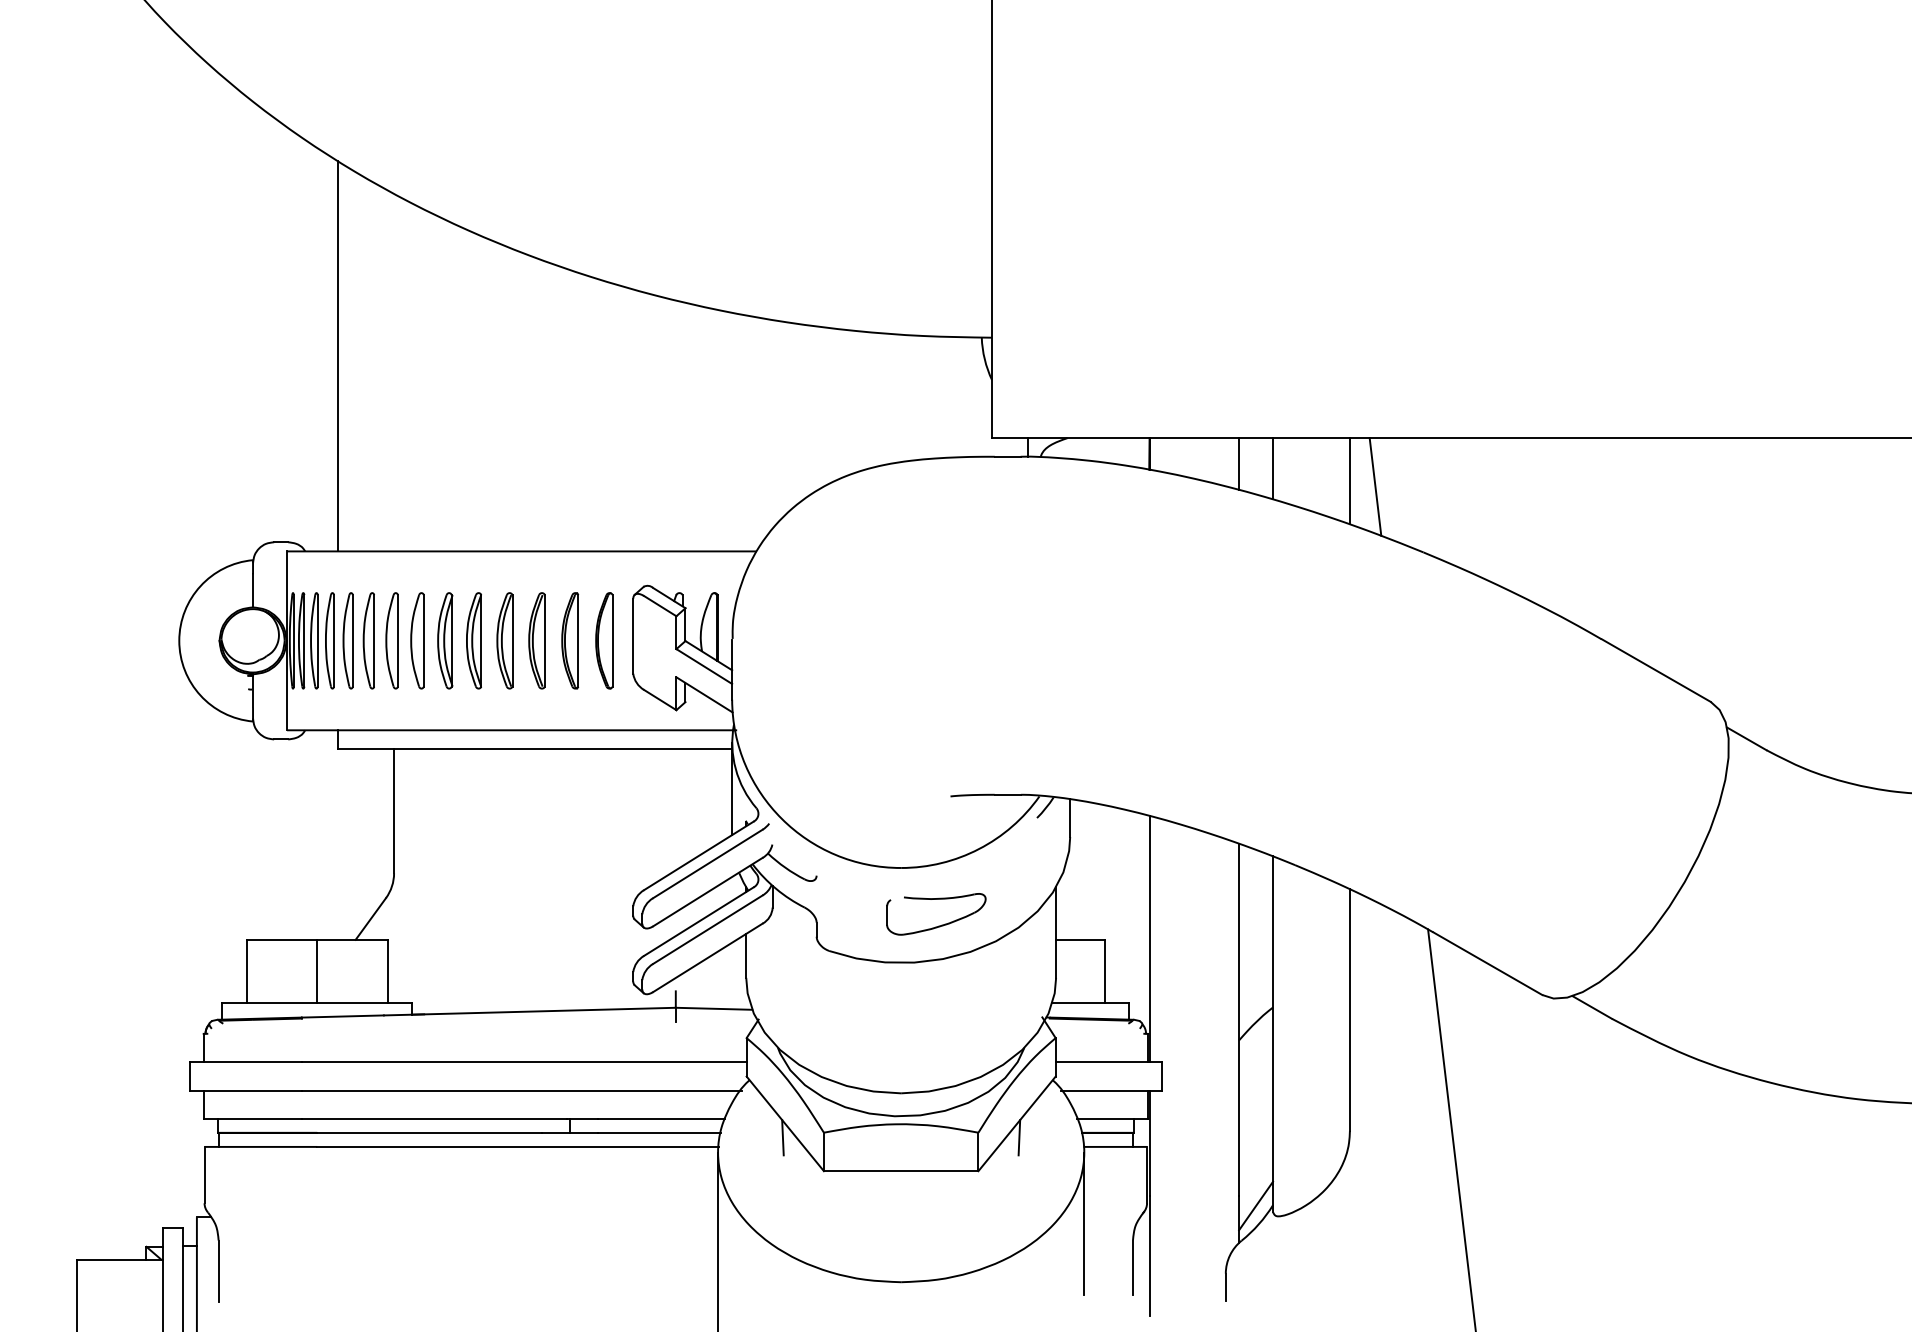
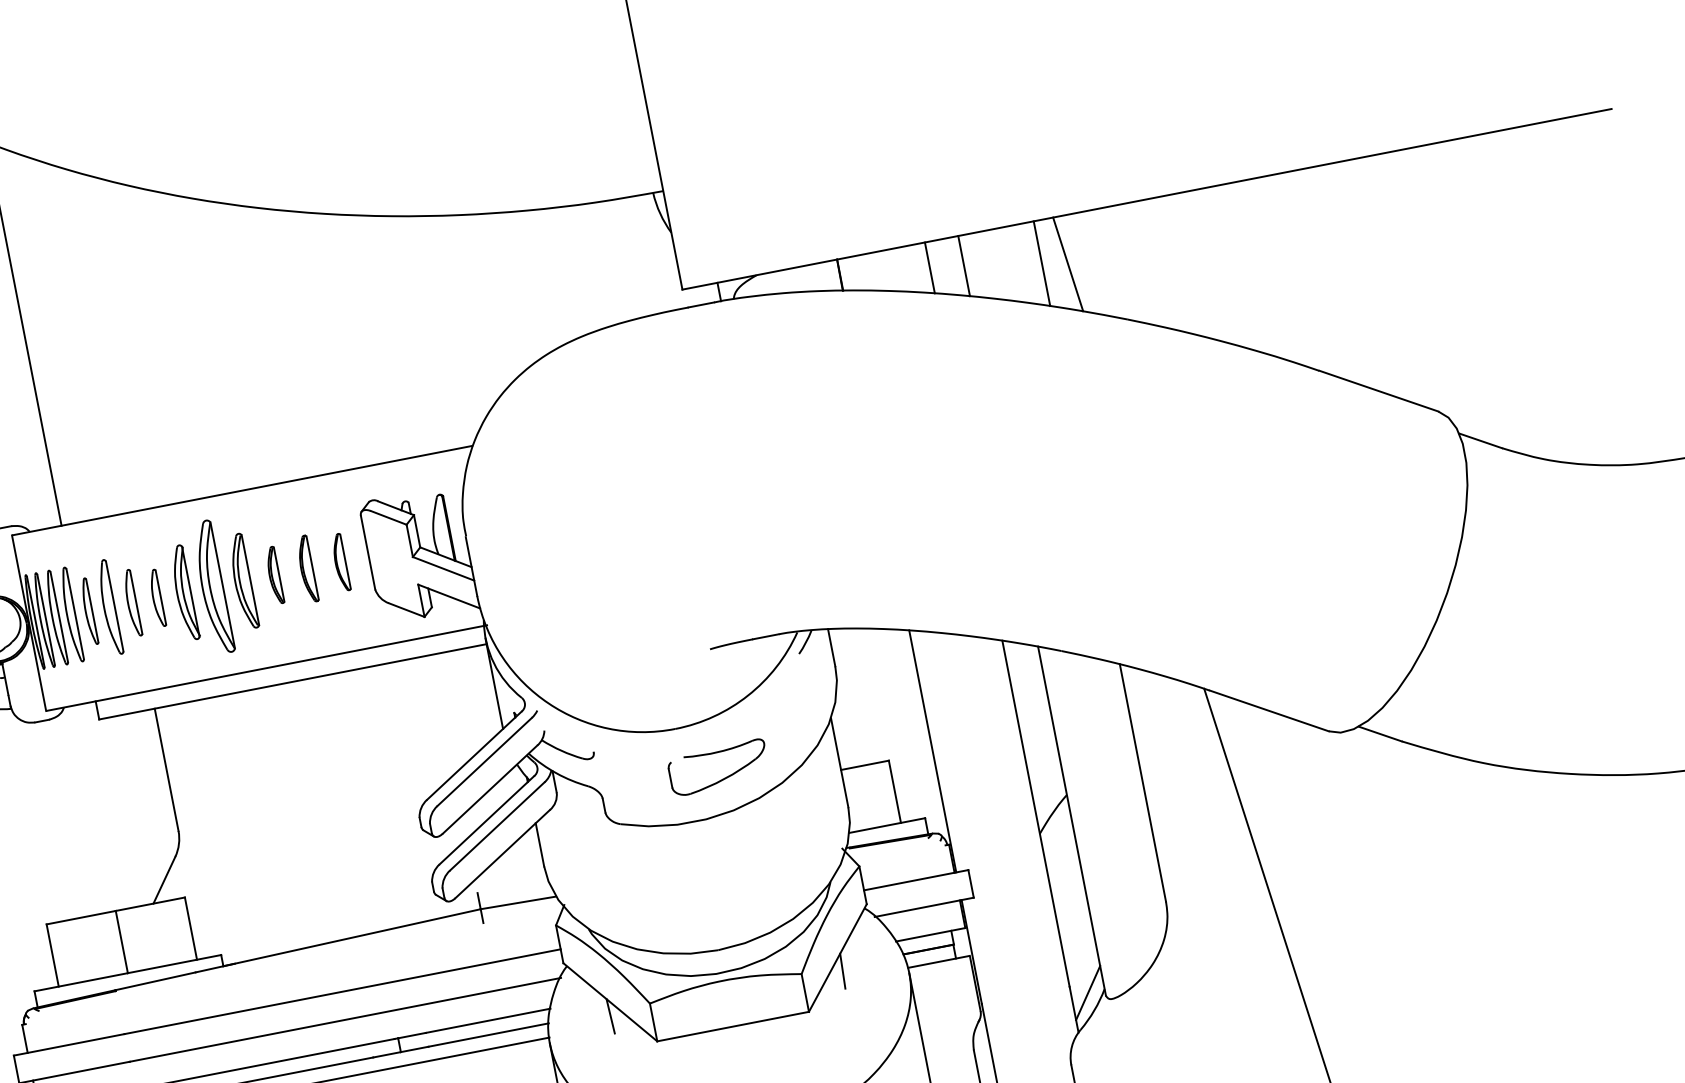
part: (347, 640) -> (88, 611), size x0.7
part: (391, 640) -> (131, 602), size x0.7
part: (417, 640) -> (157, 597), size x0.6
part: (473, 640) -> (212, 587), size x1.4
part: (536, 640) -> (273, 575), size x0.6
part: (569, 640) -> (306, 568), size x0.7
part: (604, 640) -> (340, 562), size x0.6

